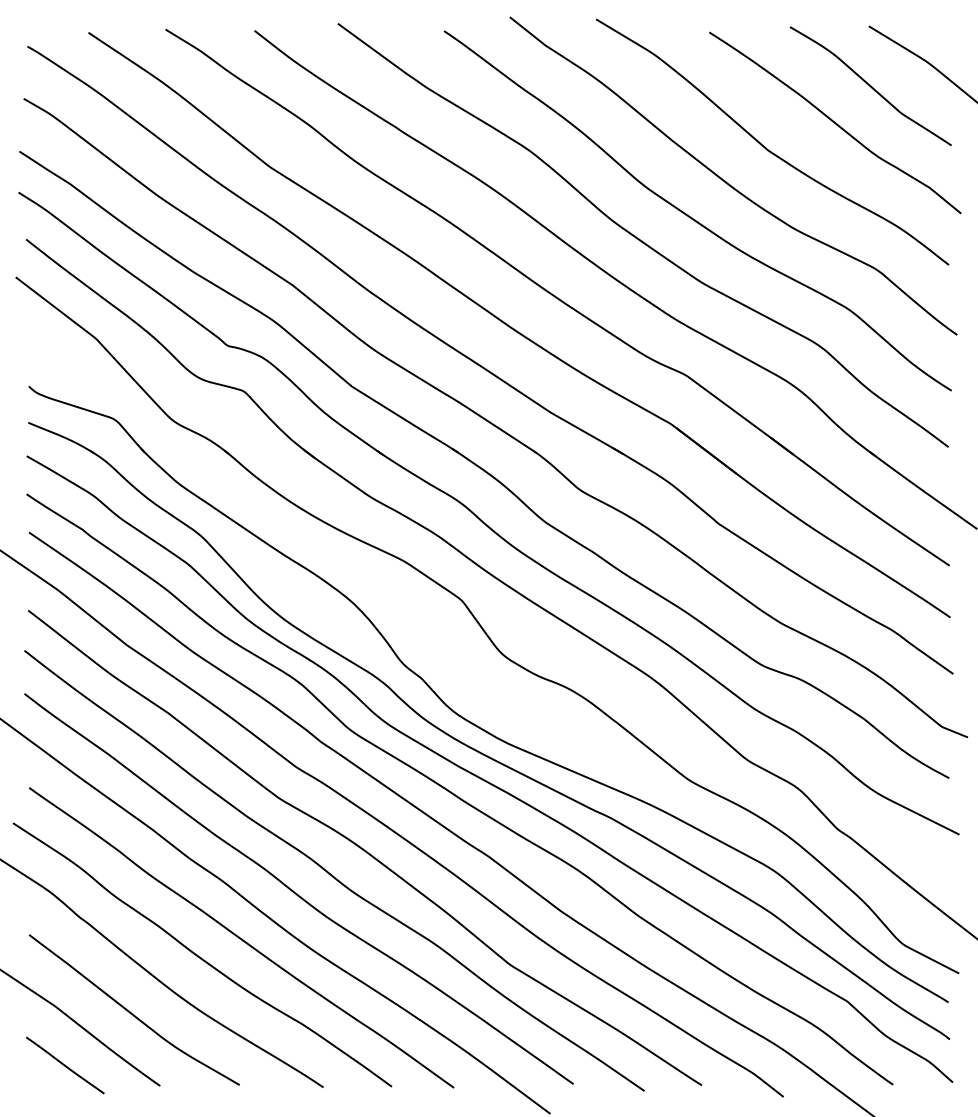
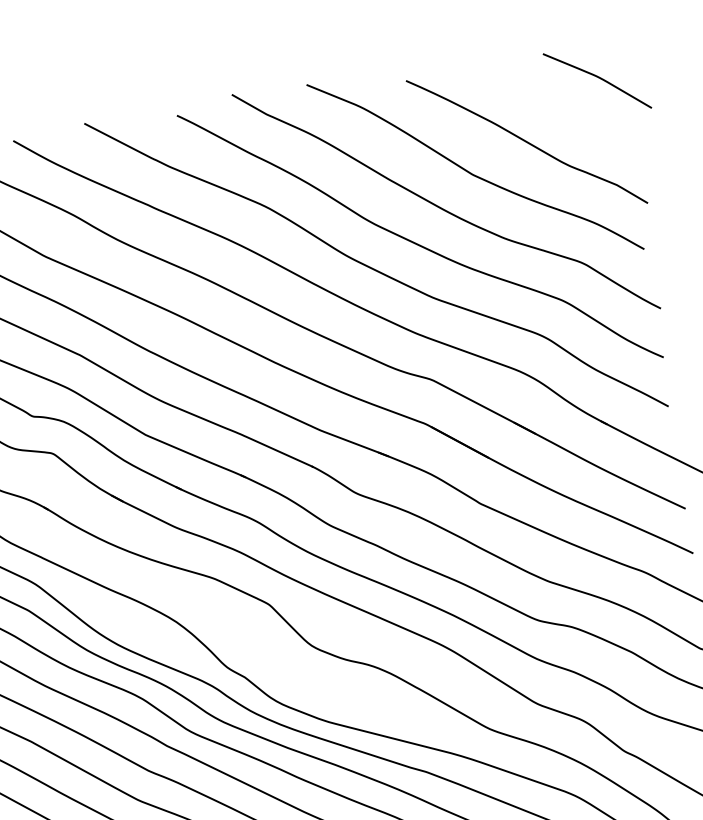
curve: (870, 85) -> (552, 104), removed

